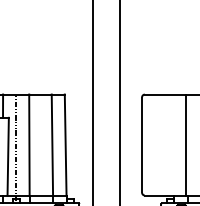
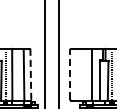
line: (64, 144) -> (30, 74), solid -> dashed
line: (141, 144) -> (69, 74), solid -> dashed

